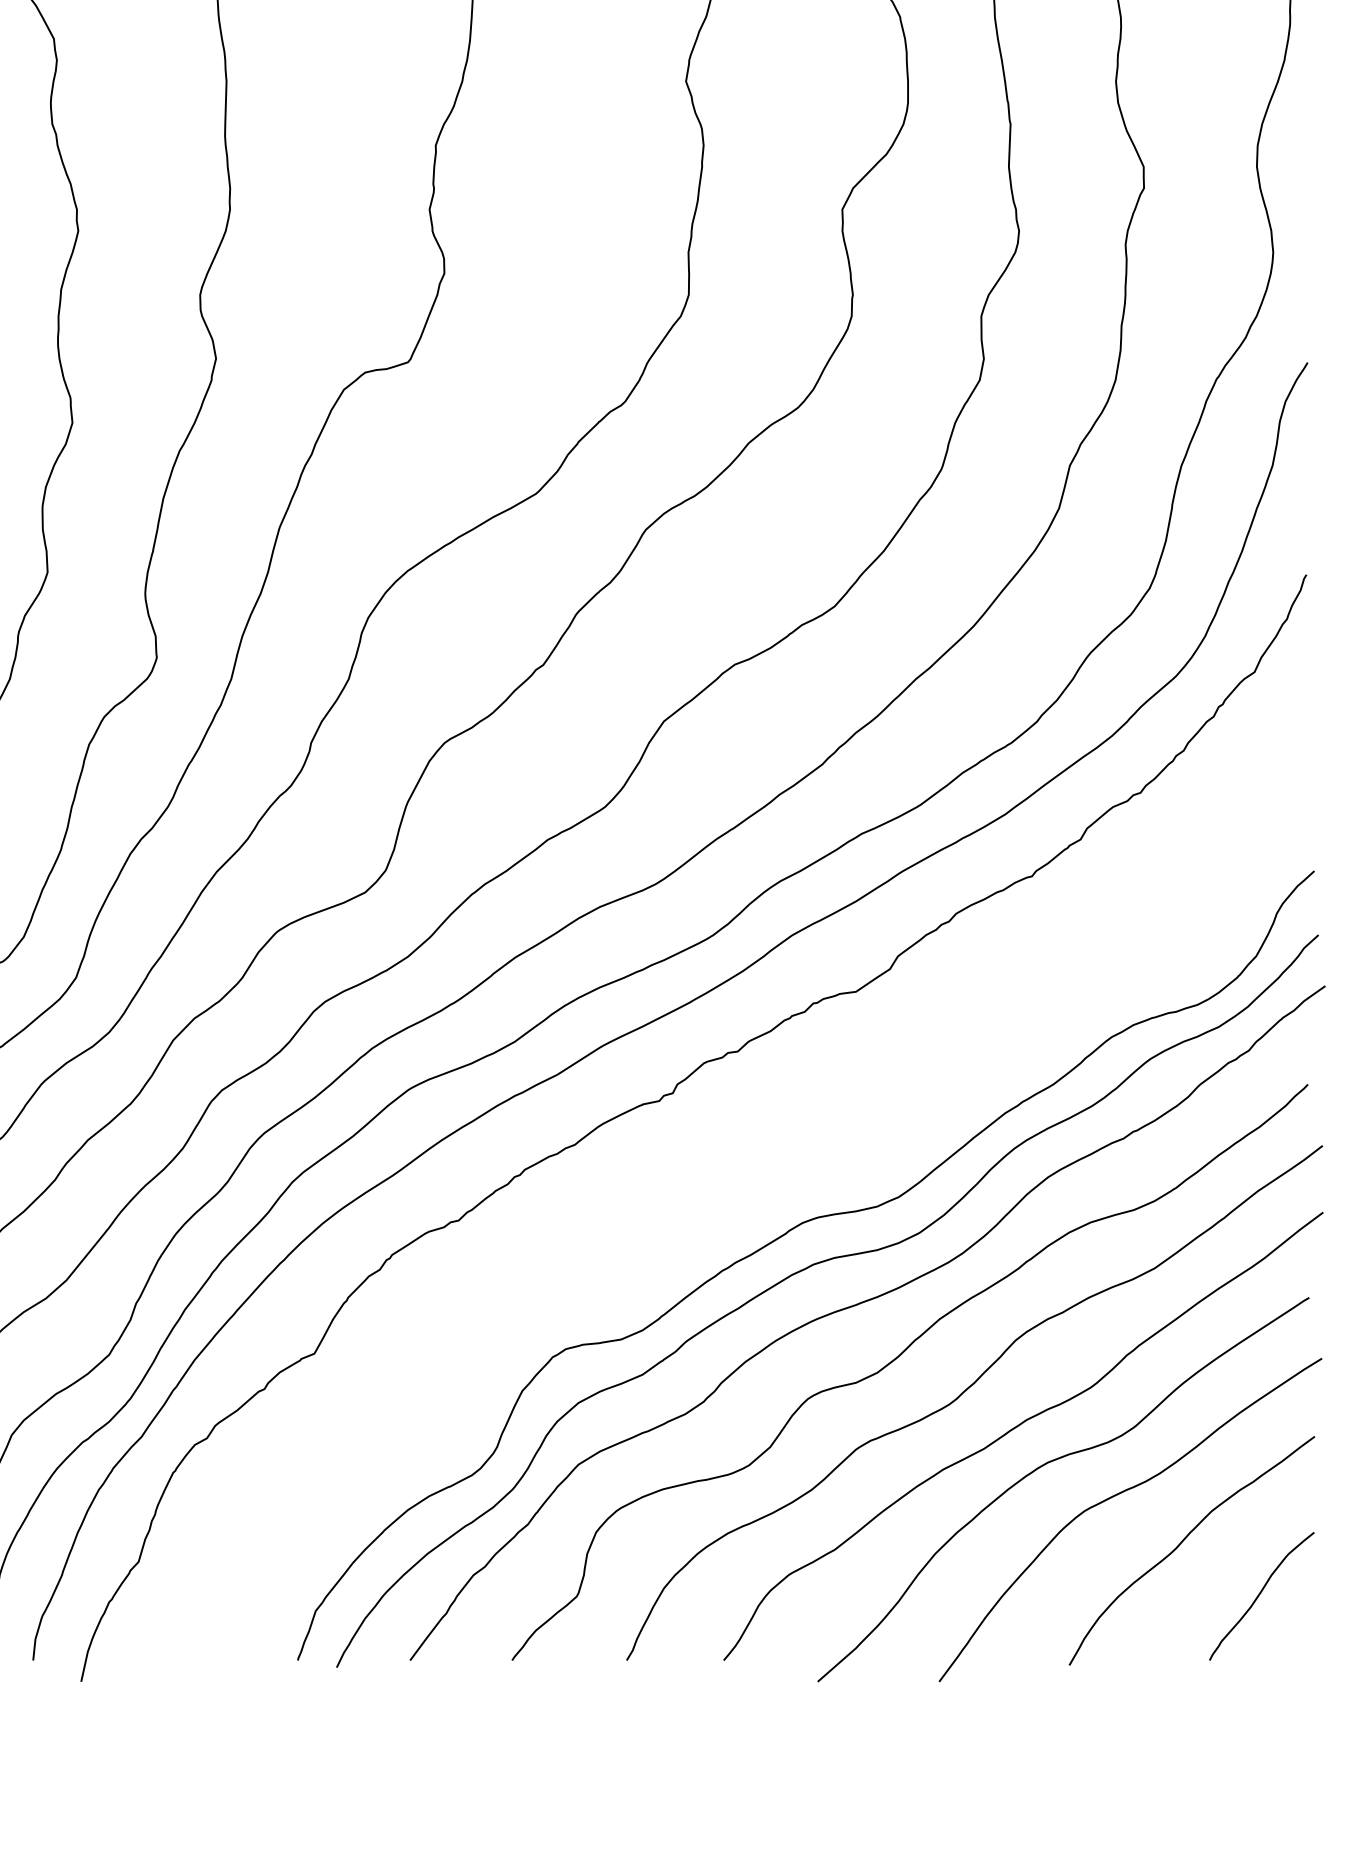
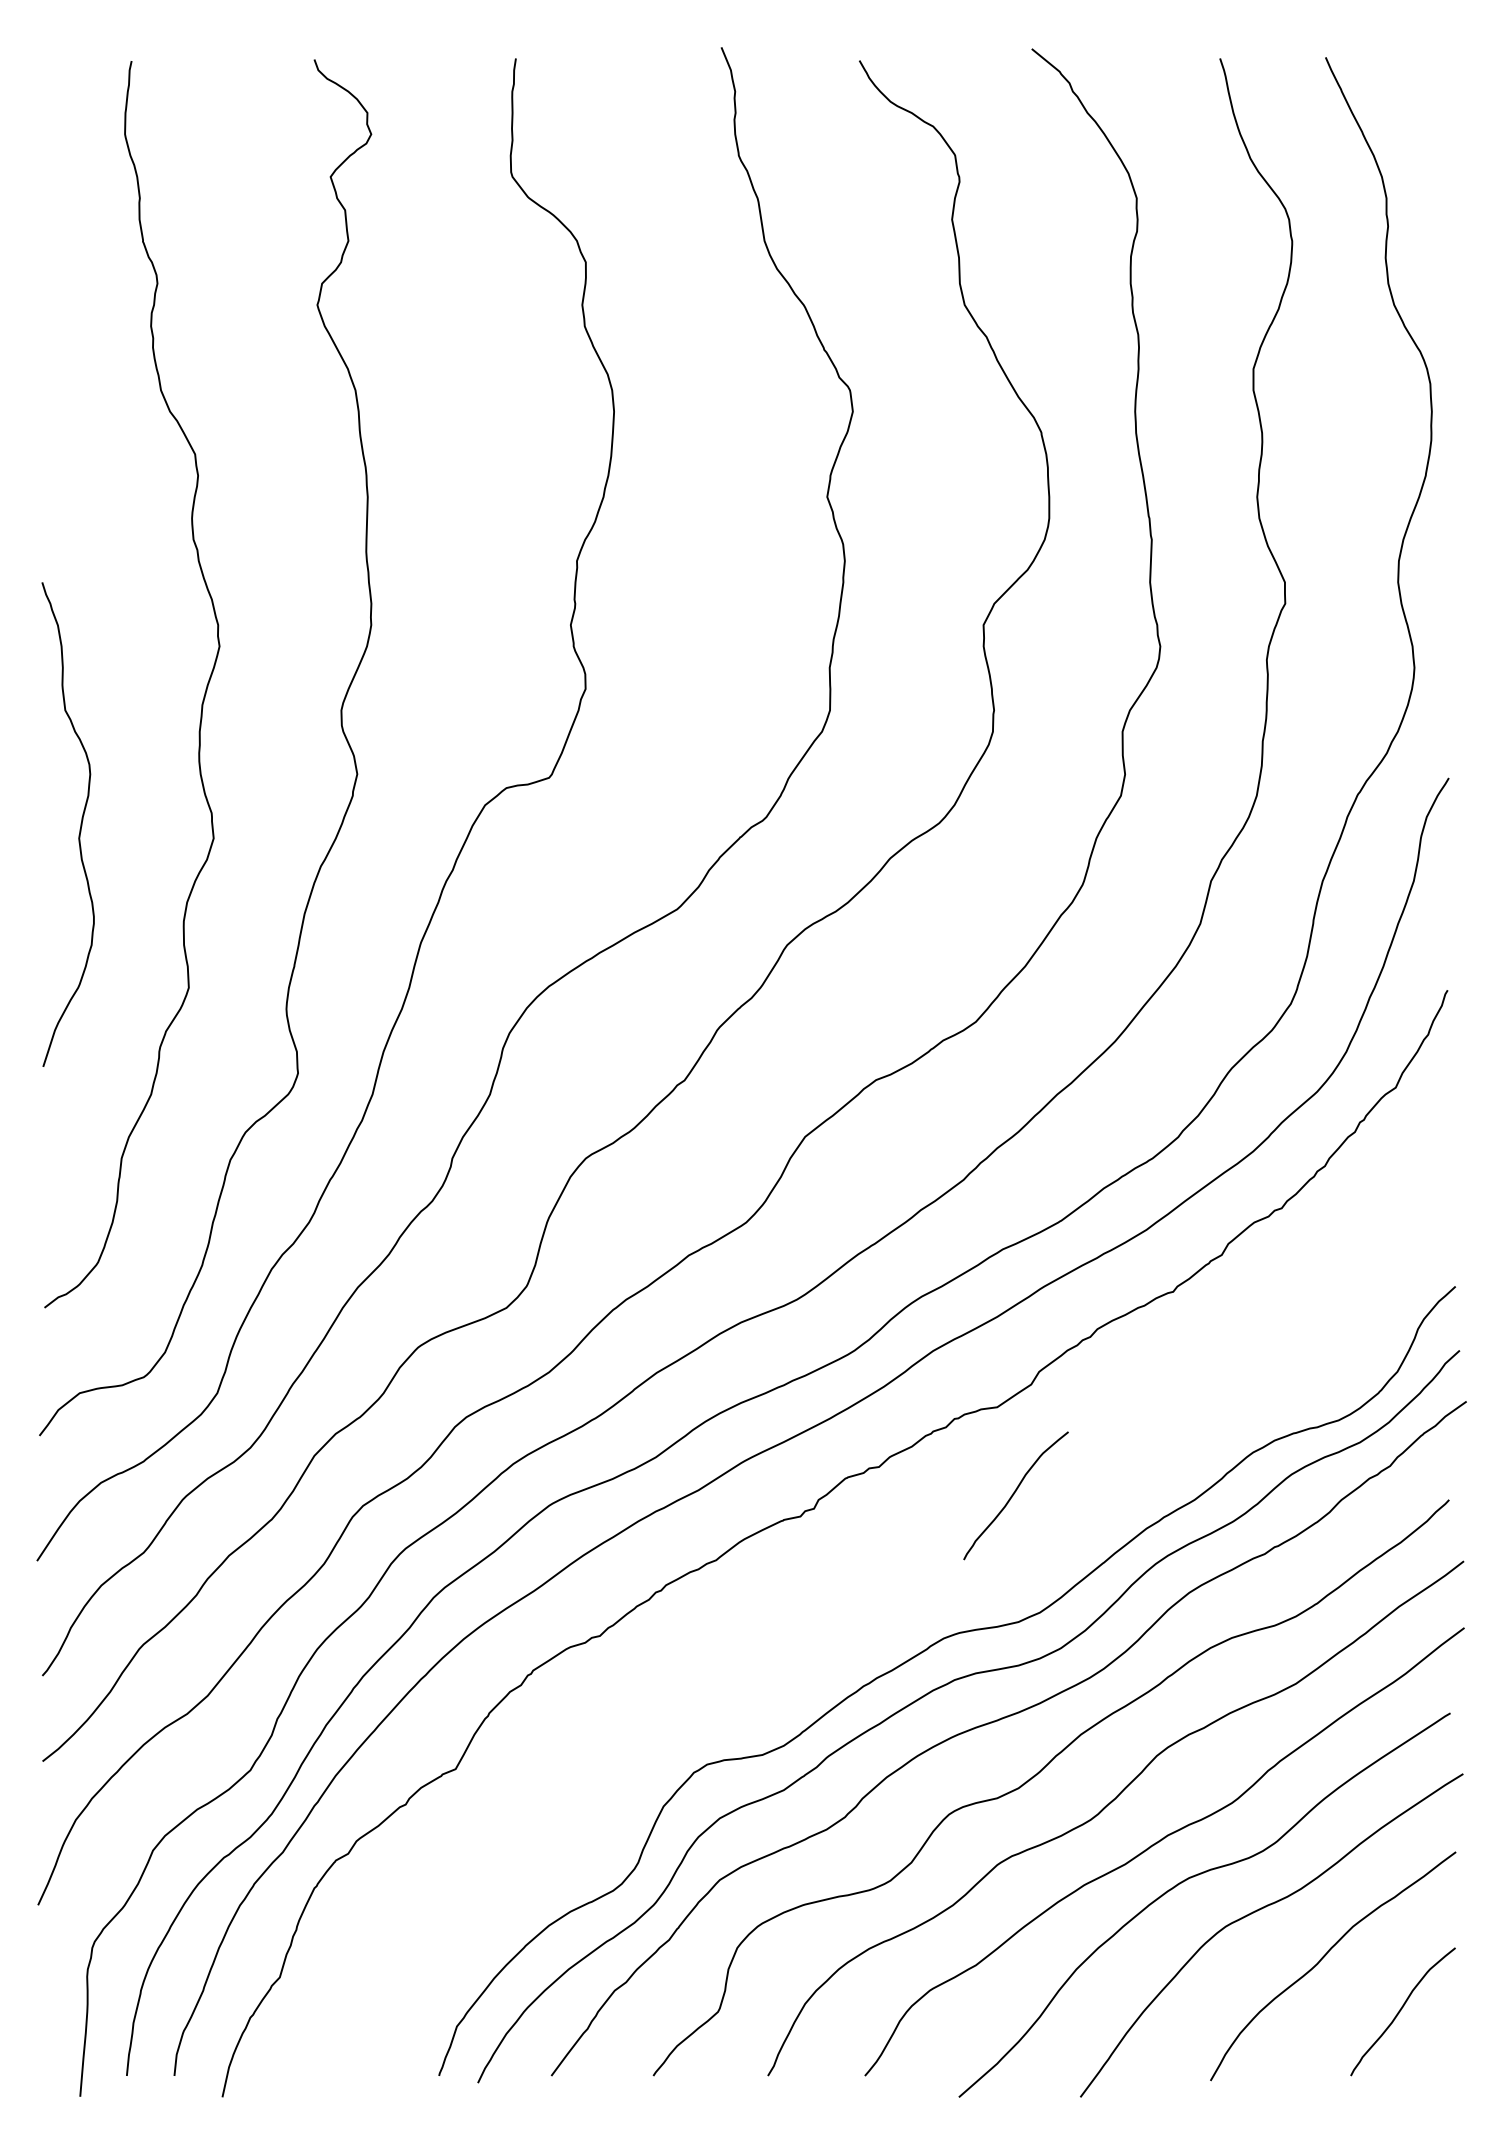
curve: (873, 1079) -> (1014, 1494), added

